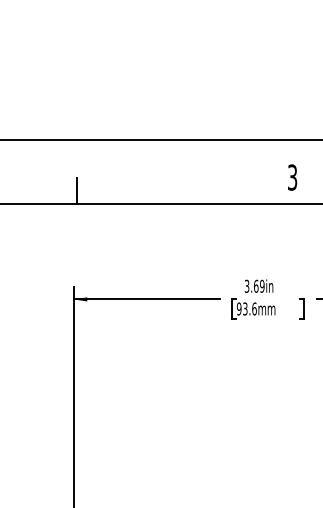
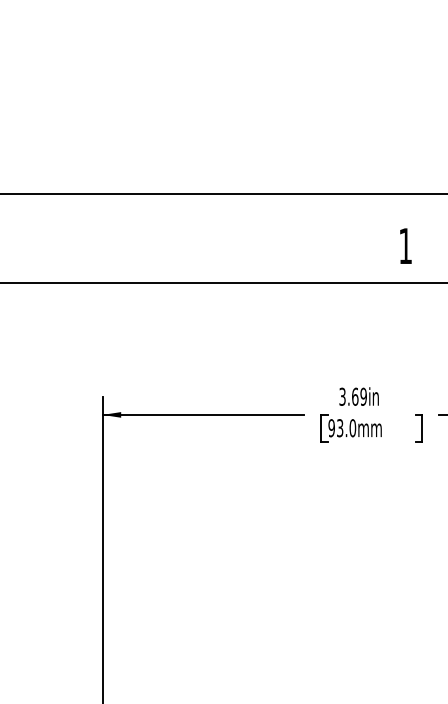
text: (292, 177) -> (405, 246), 3 -> 1
line: (77, 190) -> (107, 264), removed
text: (254, 308) -> (352, 427), 93.6mm -> 93.0mm

